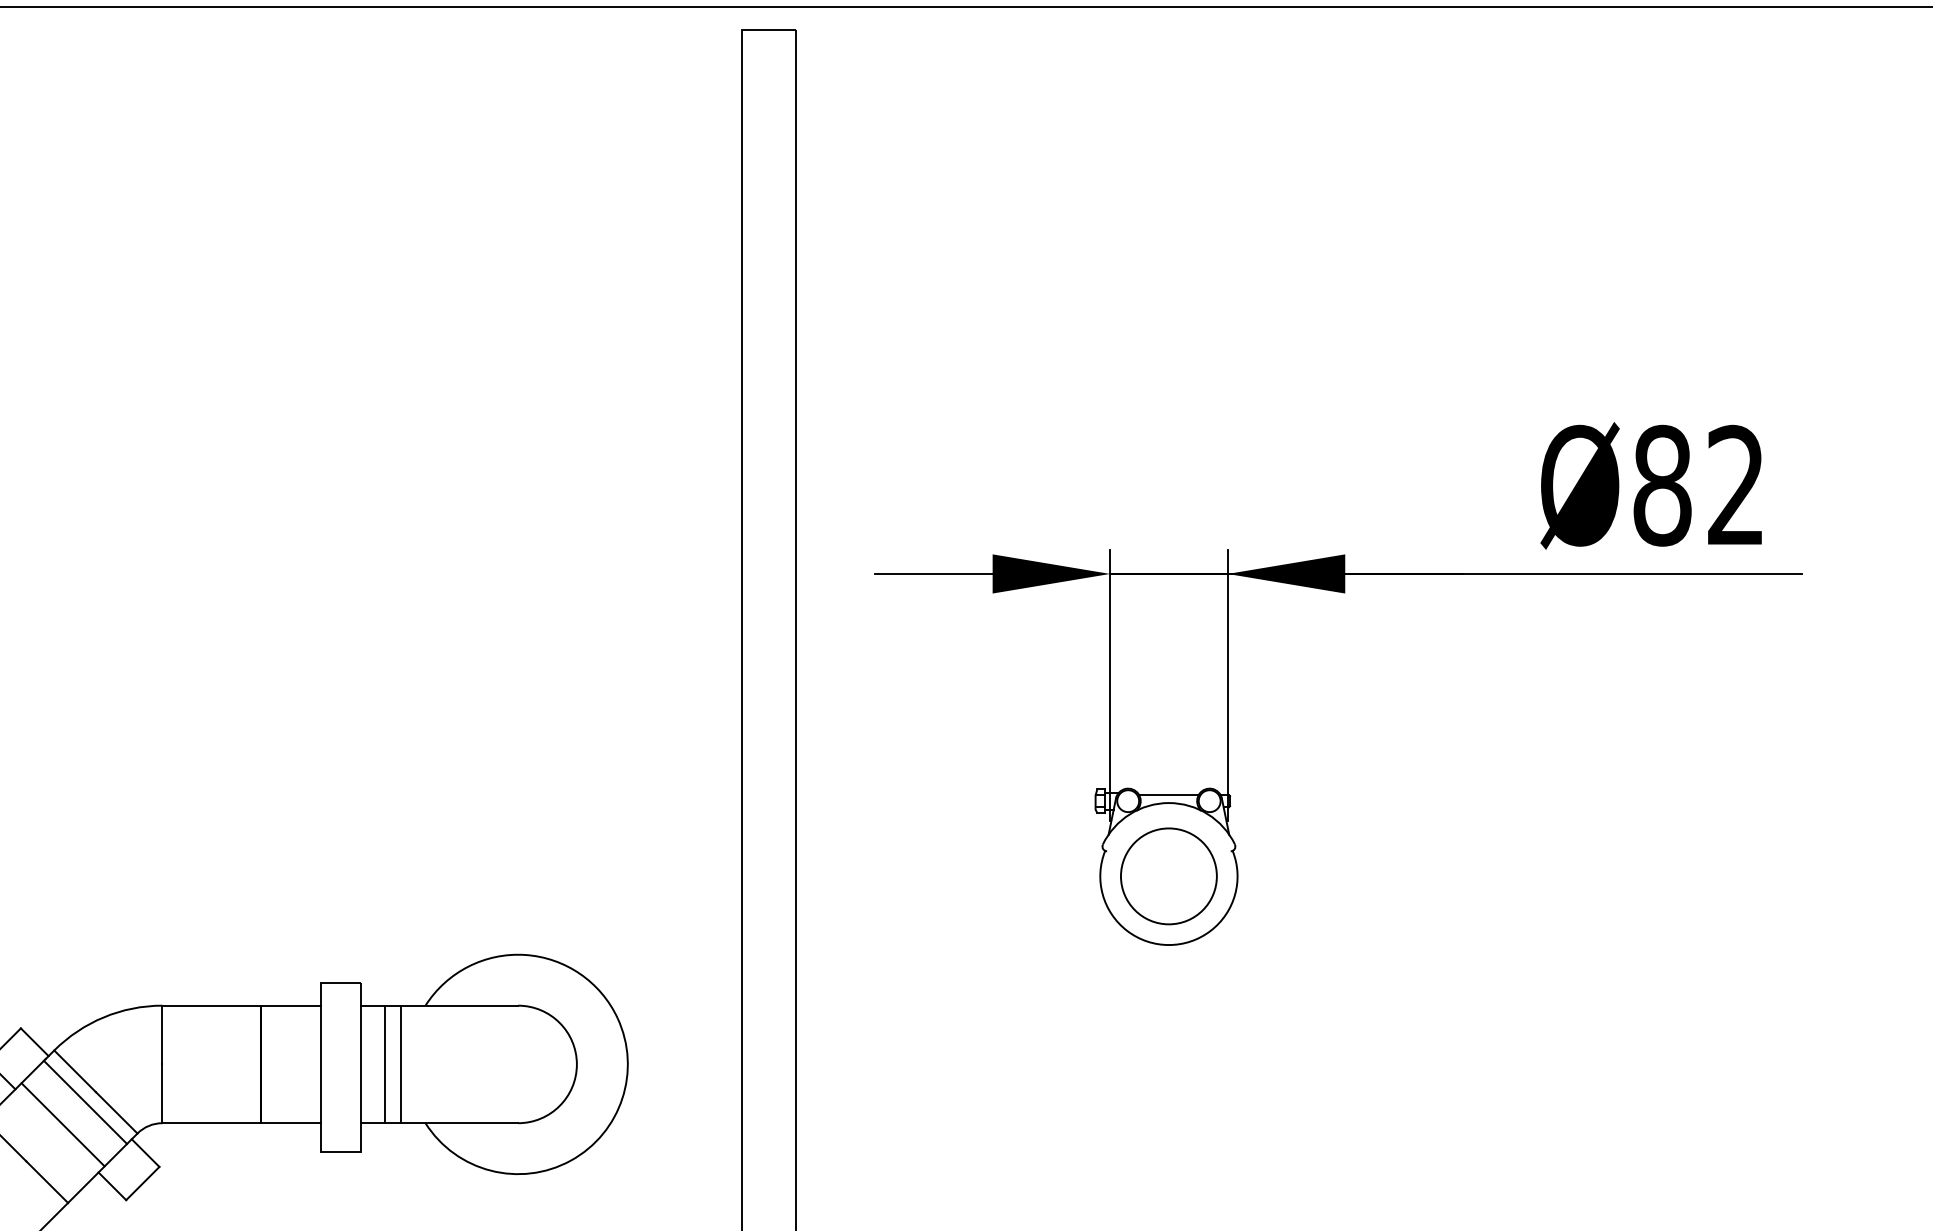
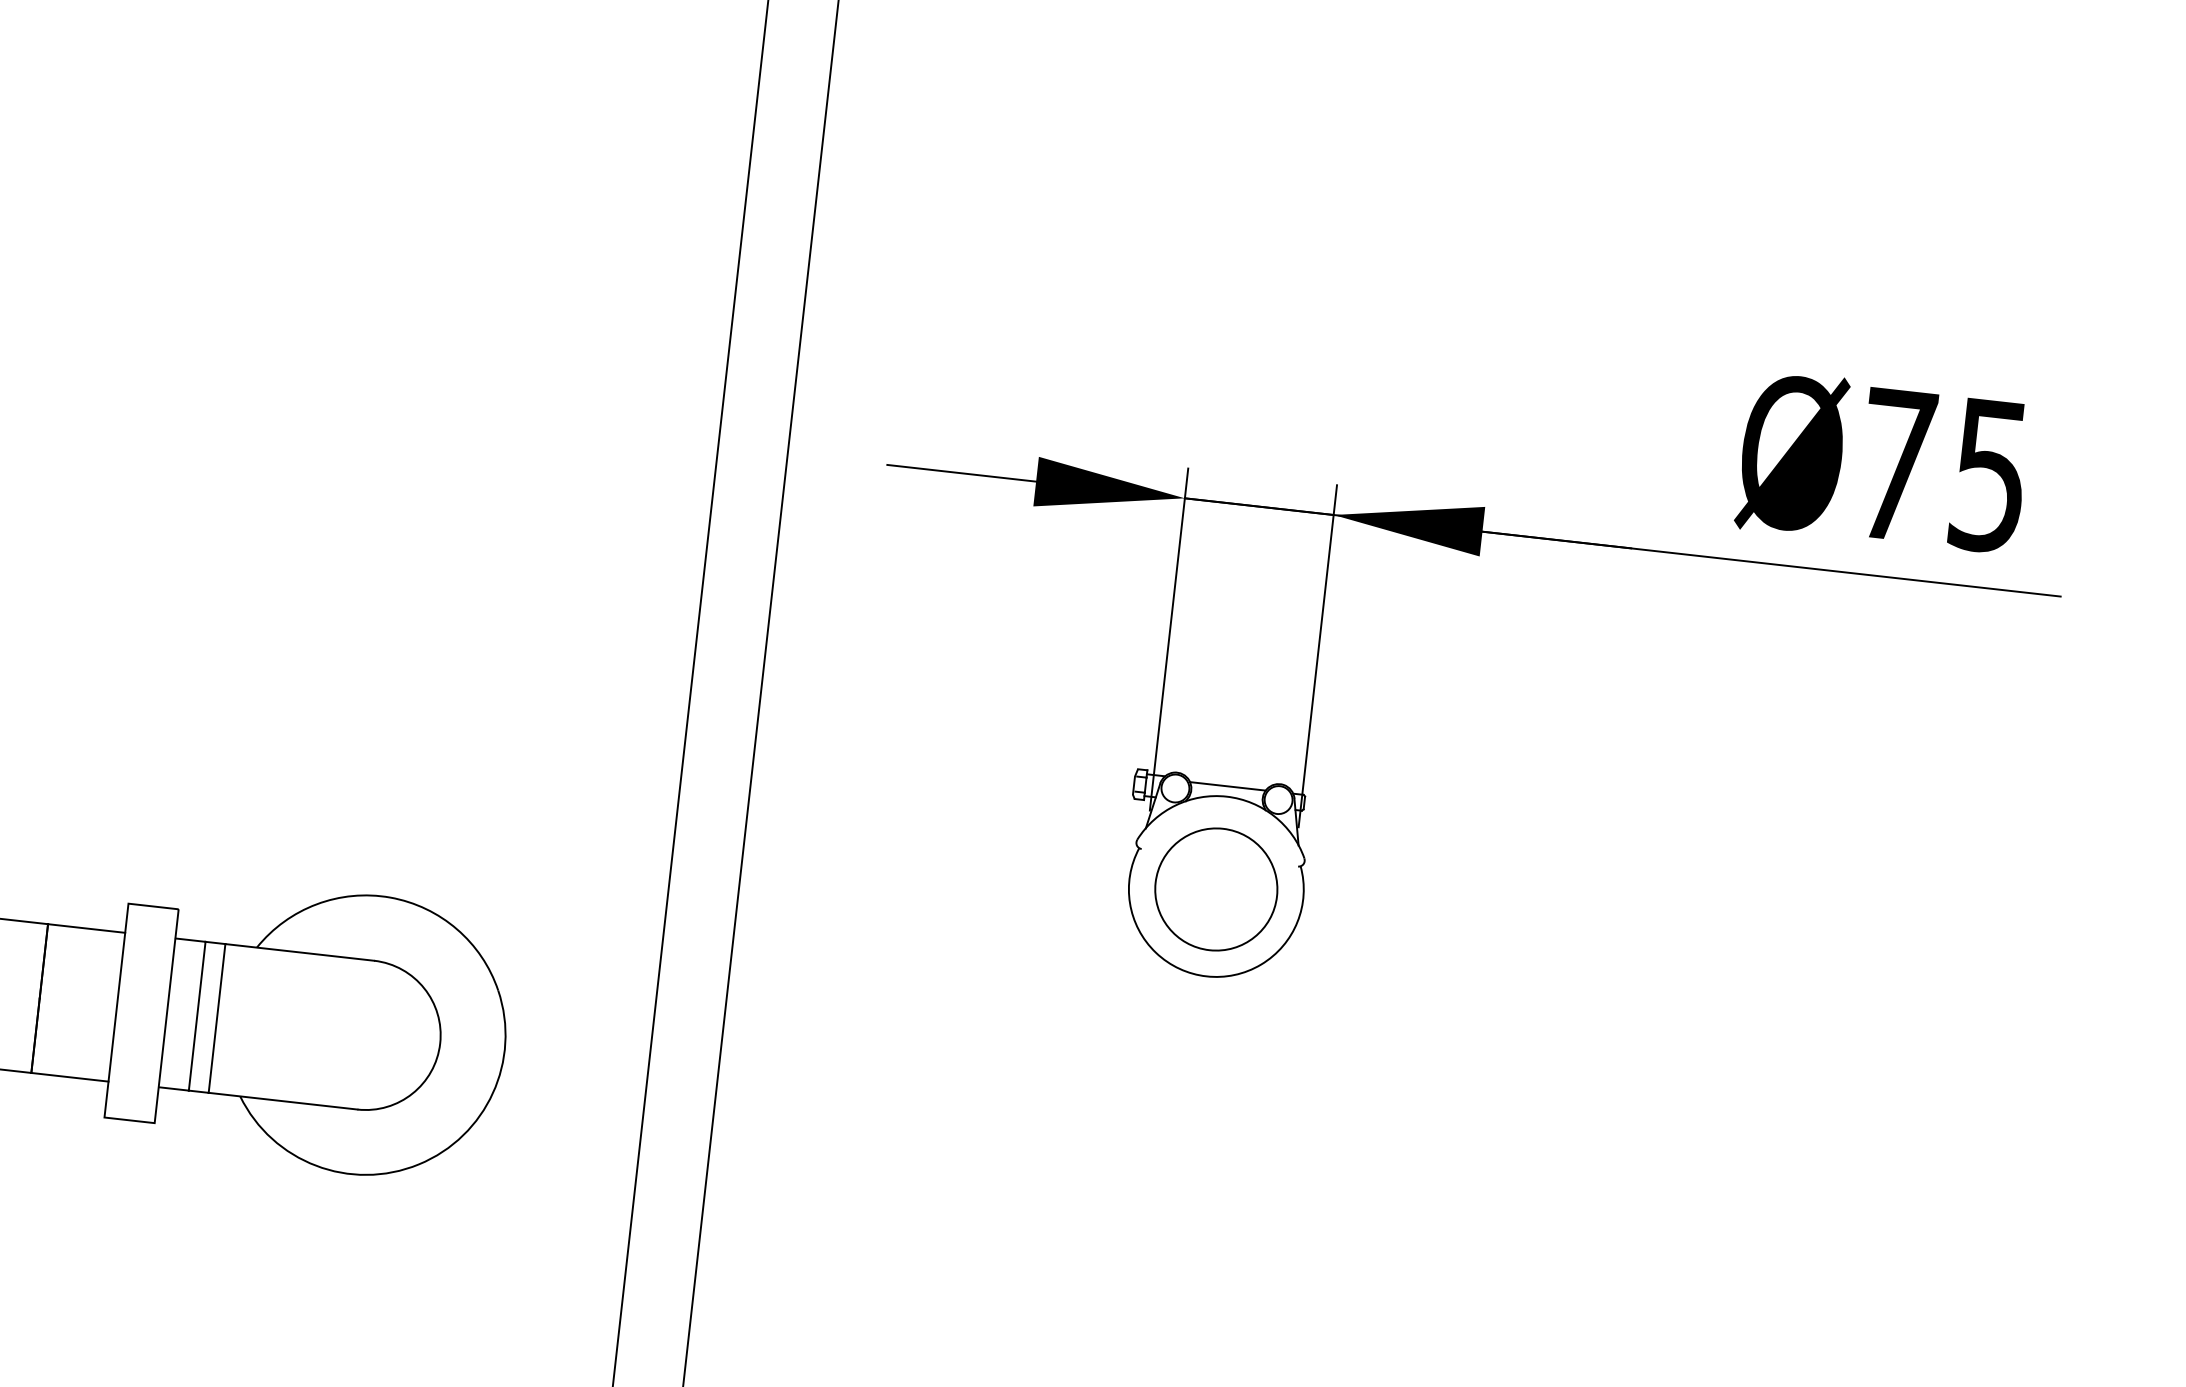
text: (1698, 485) -> (1942, 469), Ø82 -> Ø75

